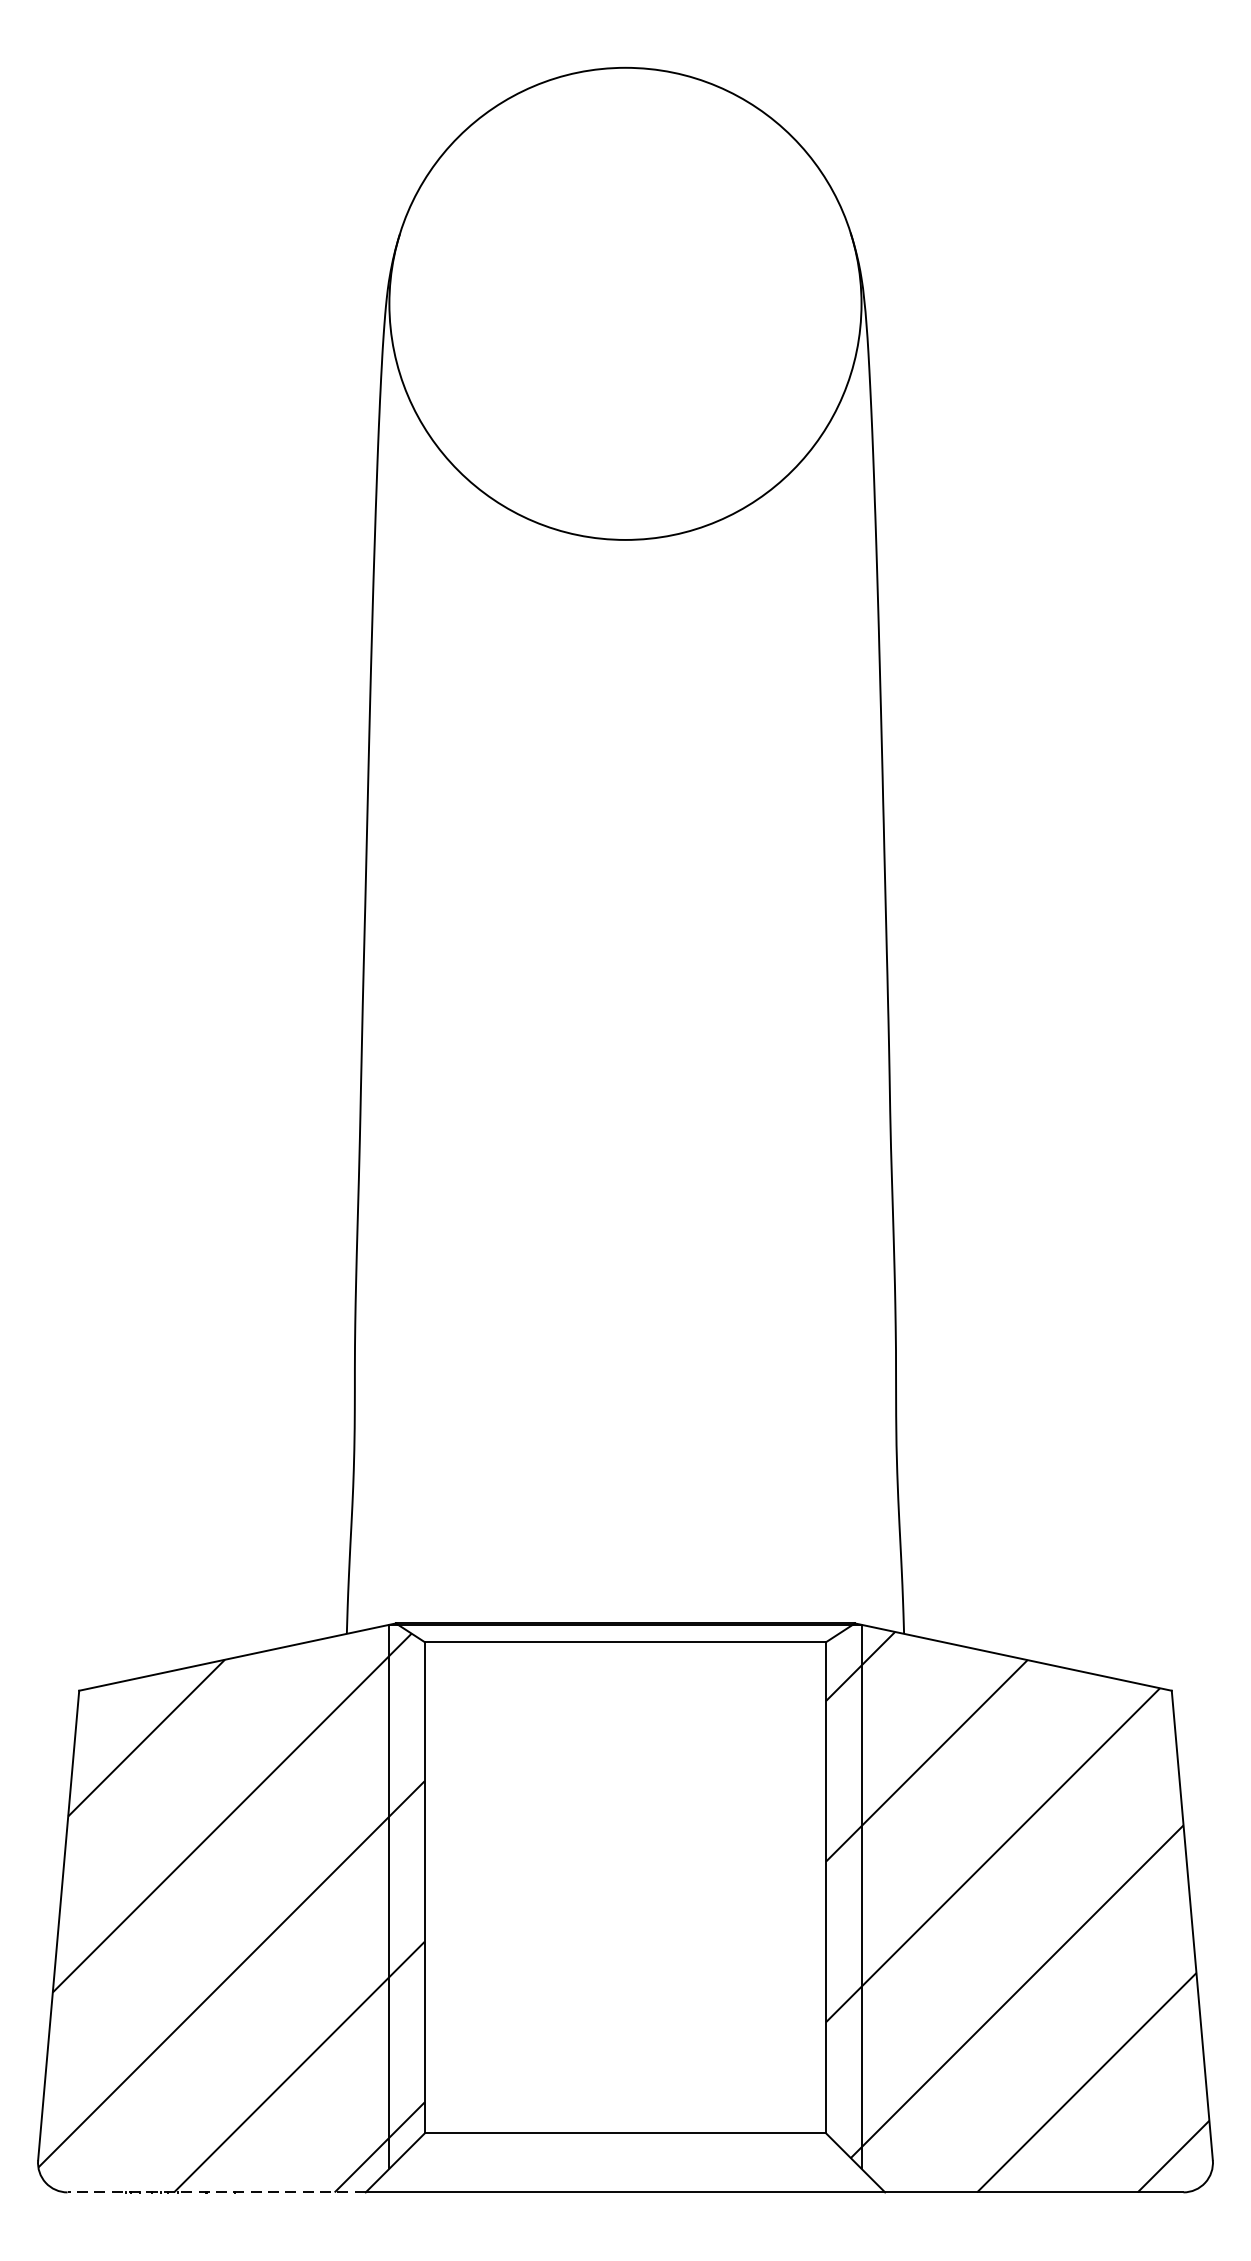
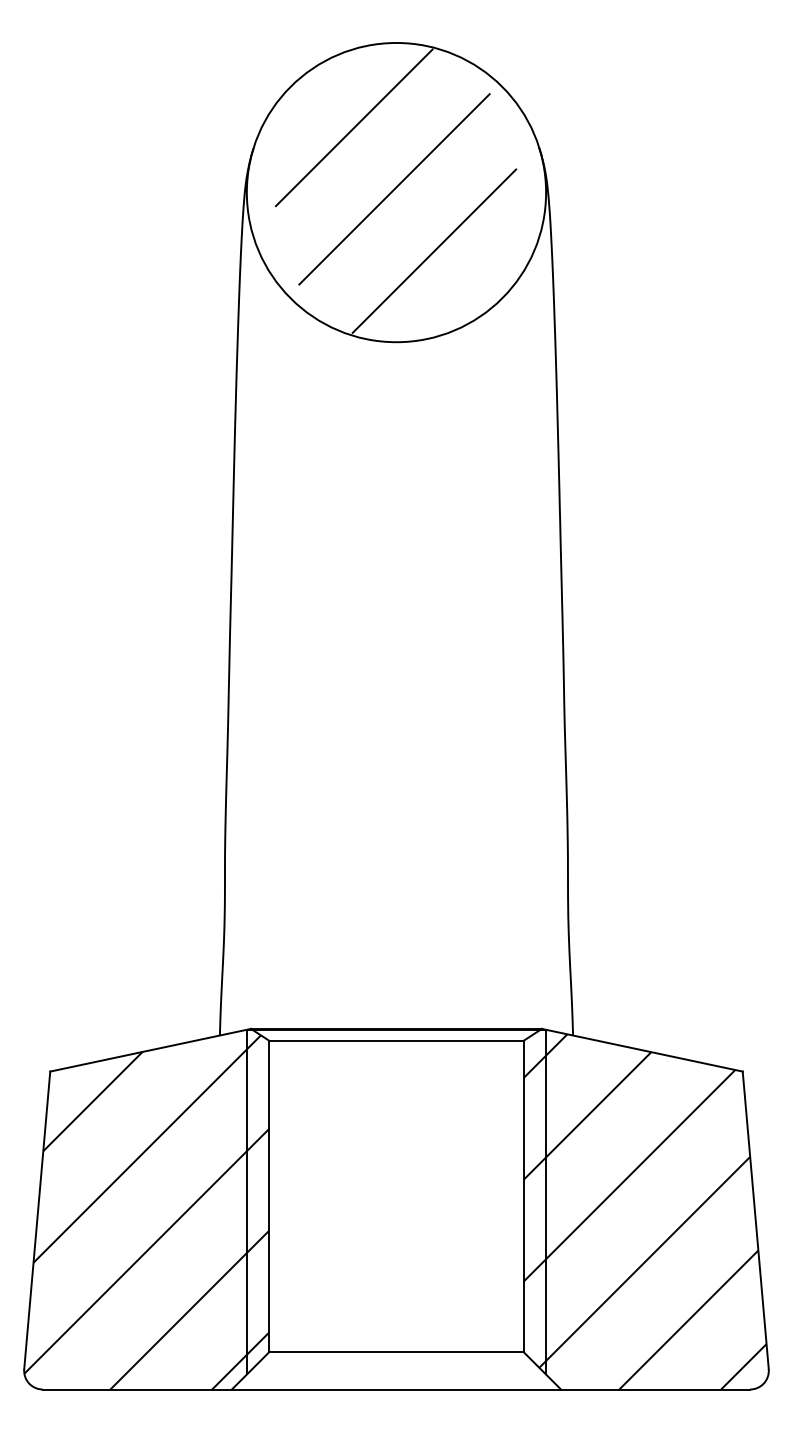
hatch: (623, 300) -> (395, 190), added
line: (216, 2192) -> (137, 1389), dashed -> solid

